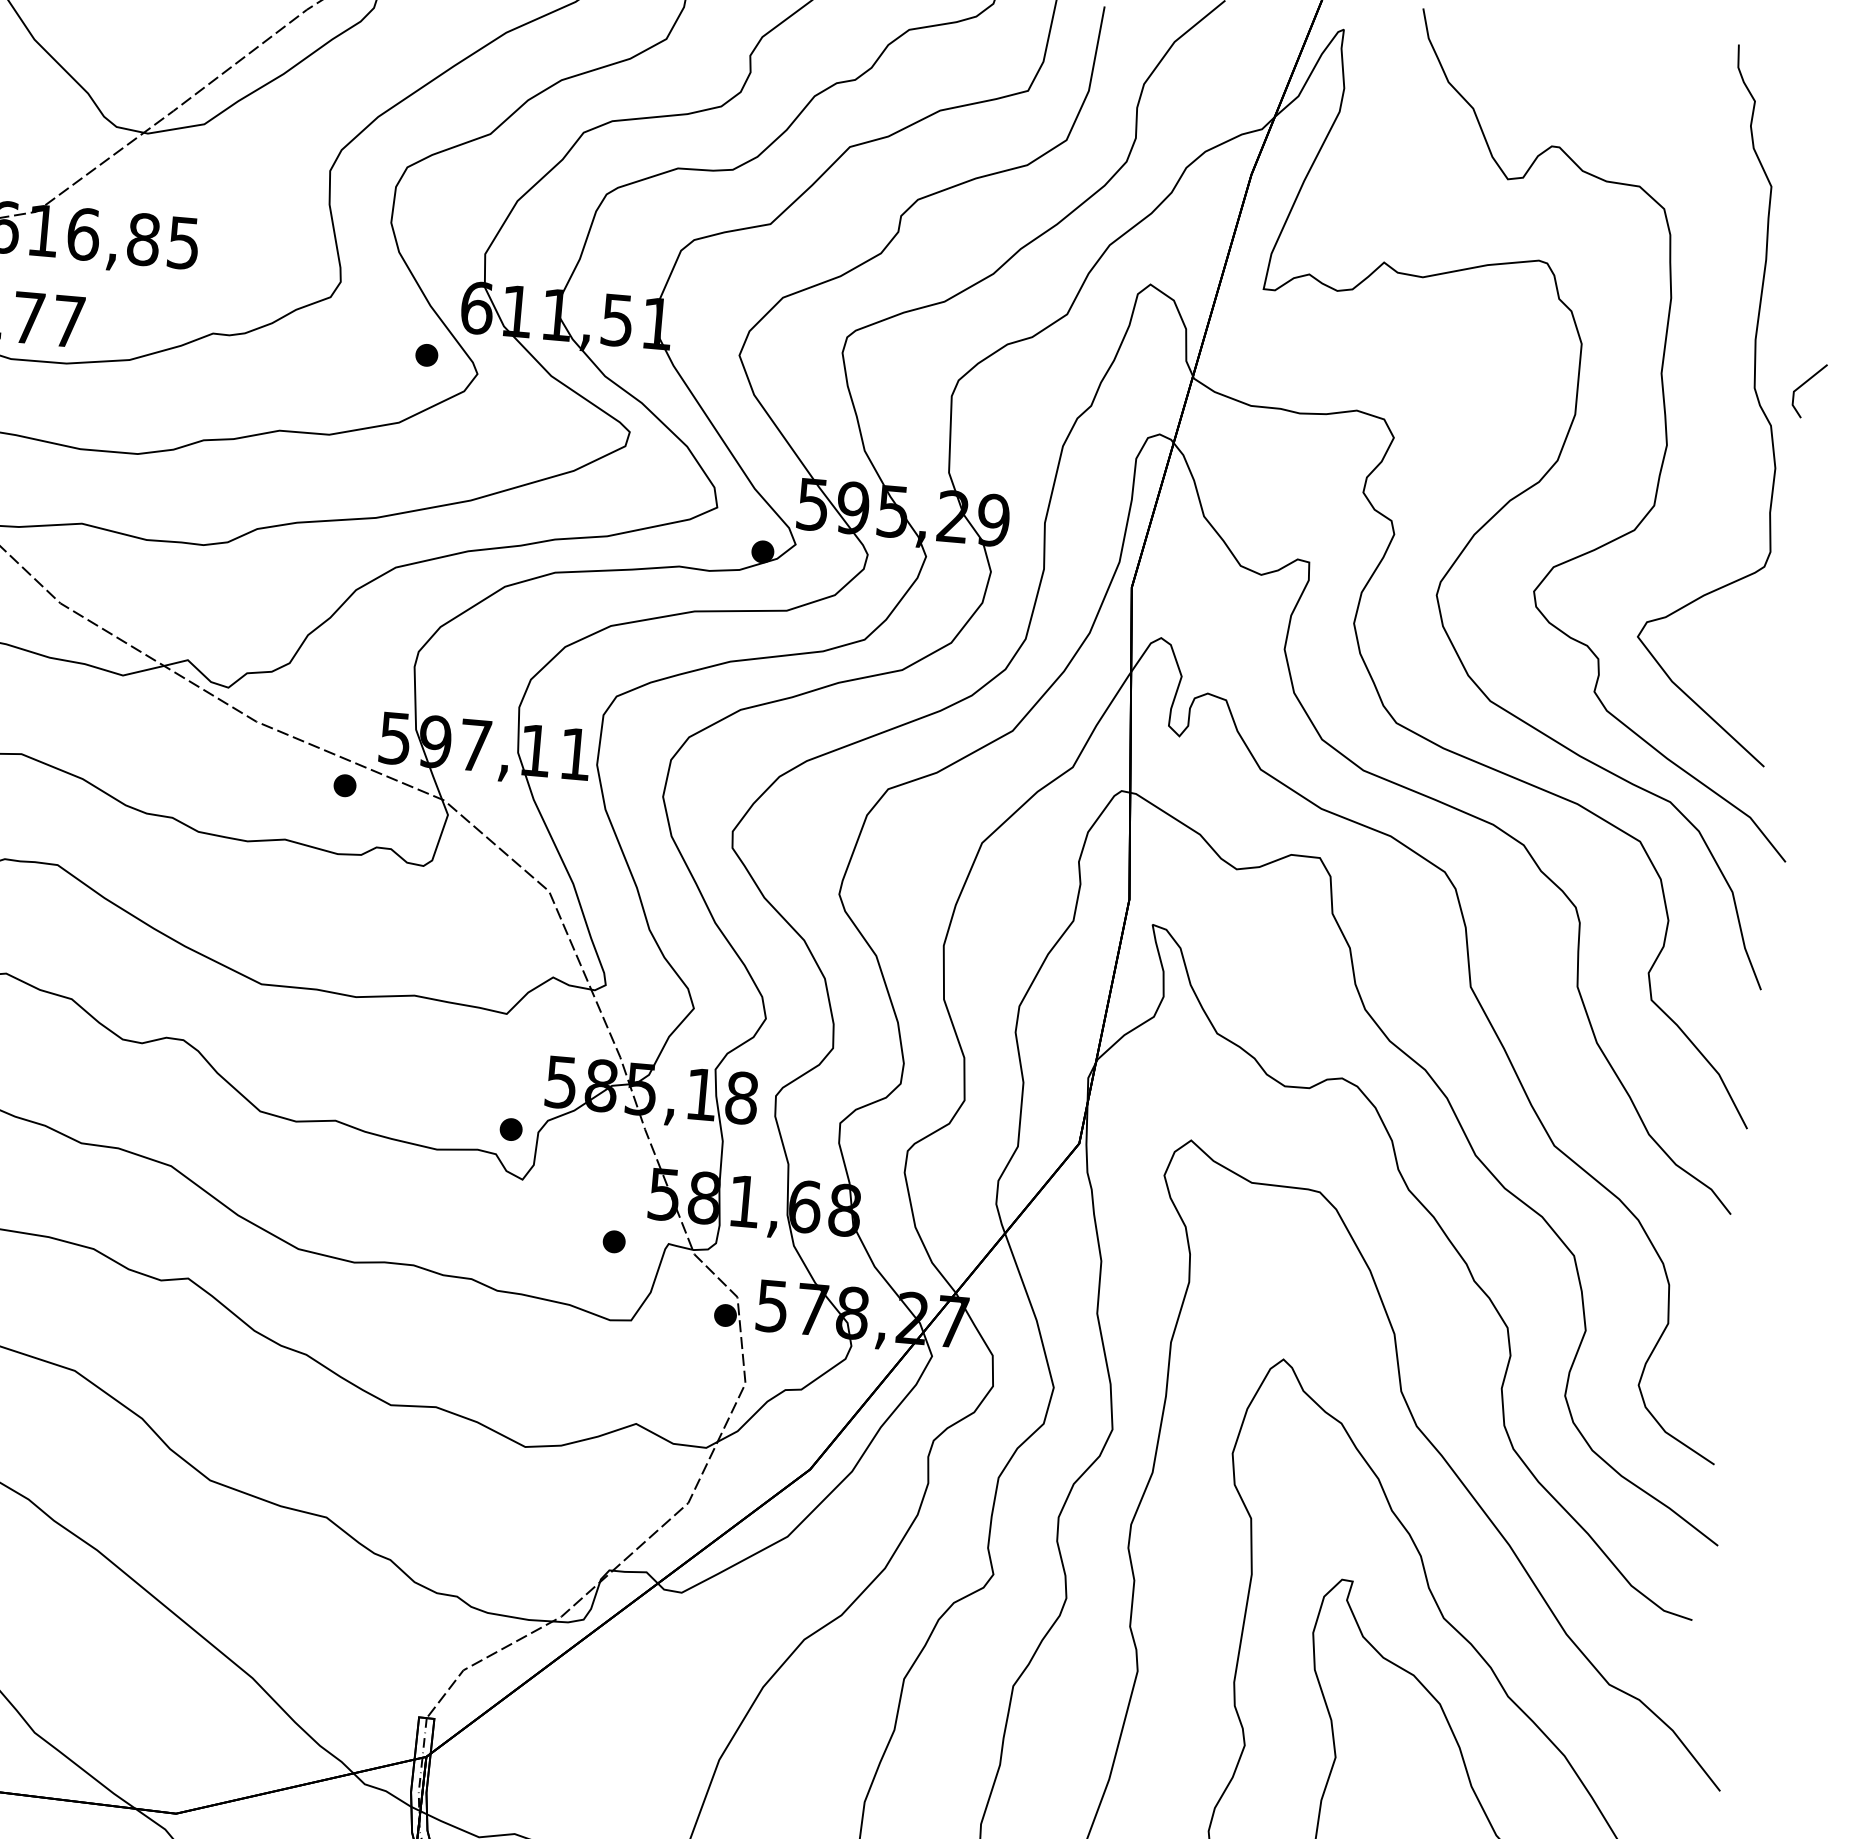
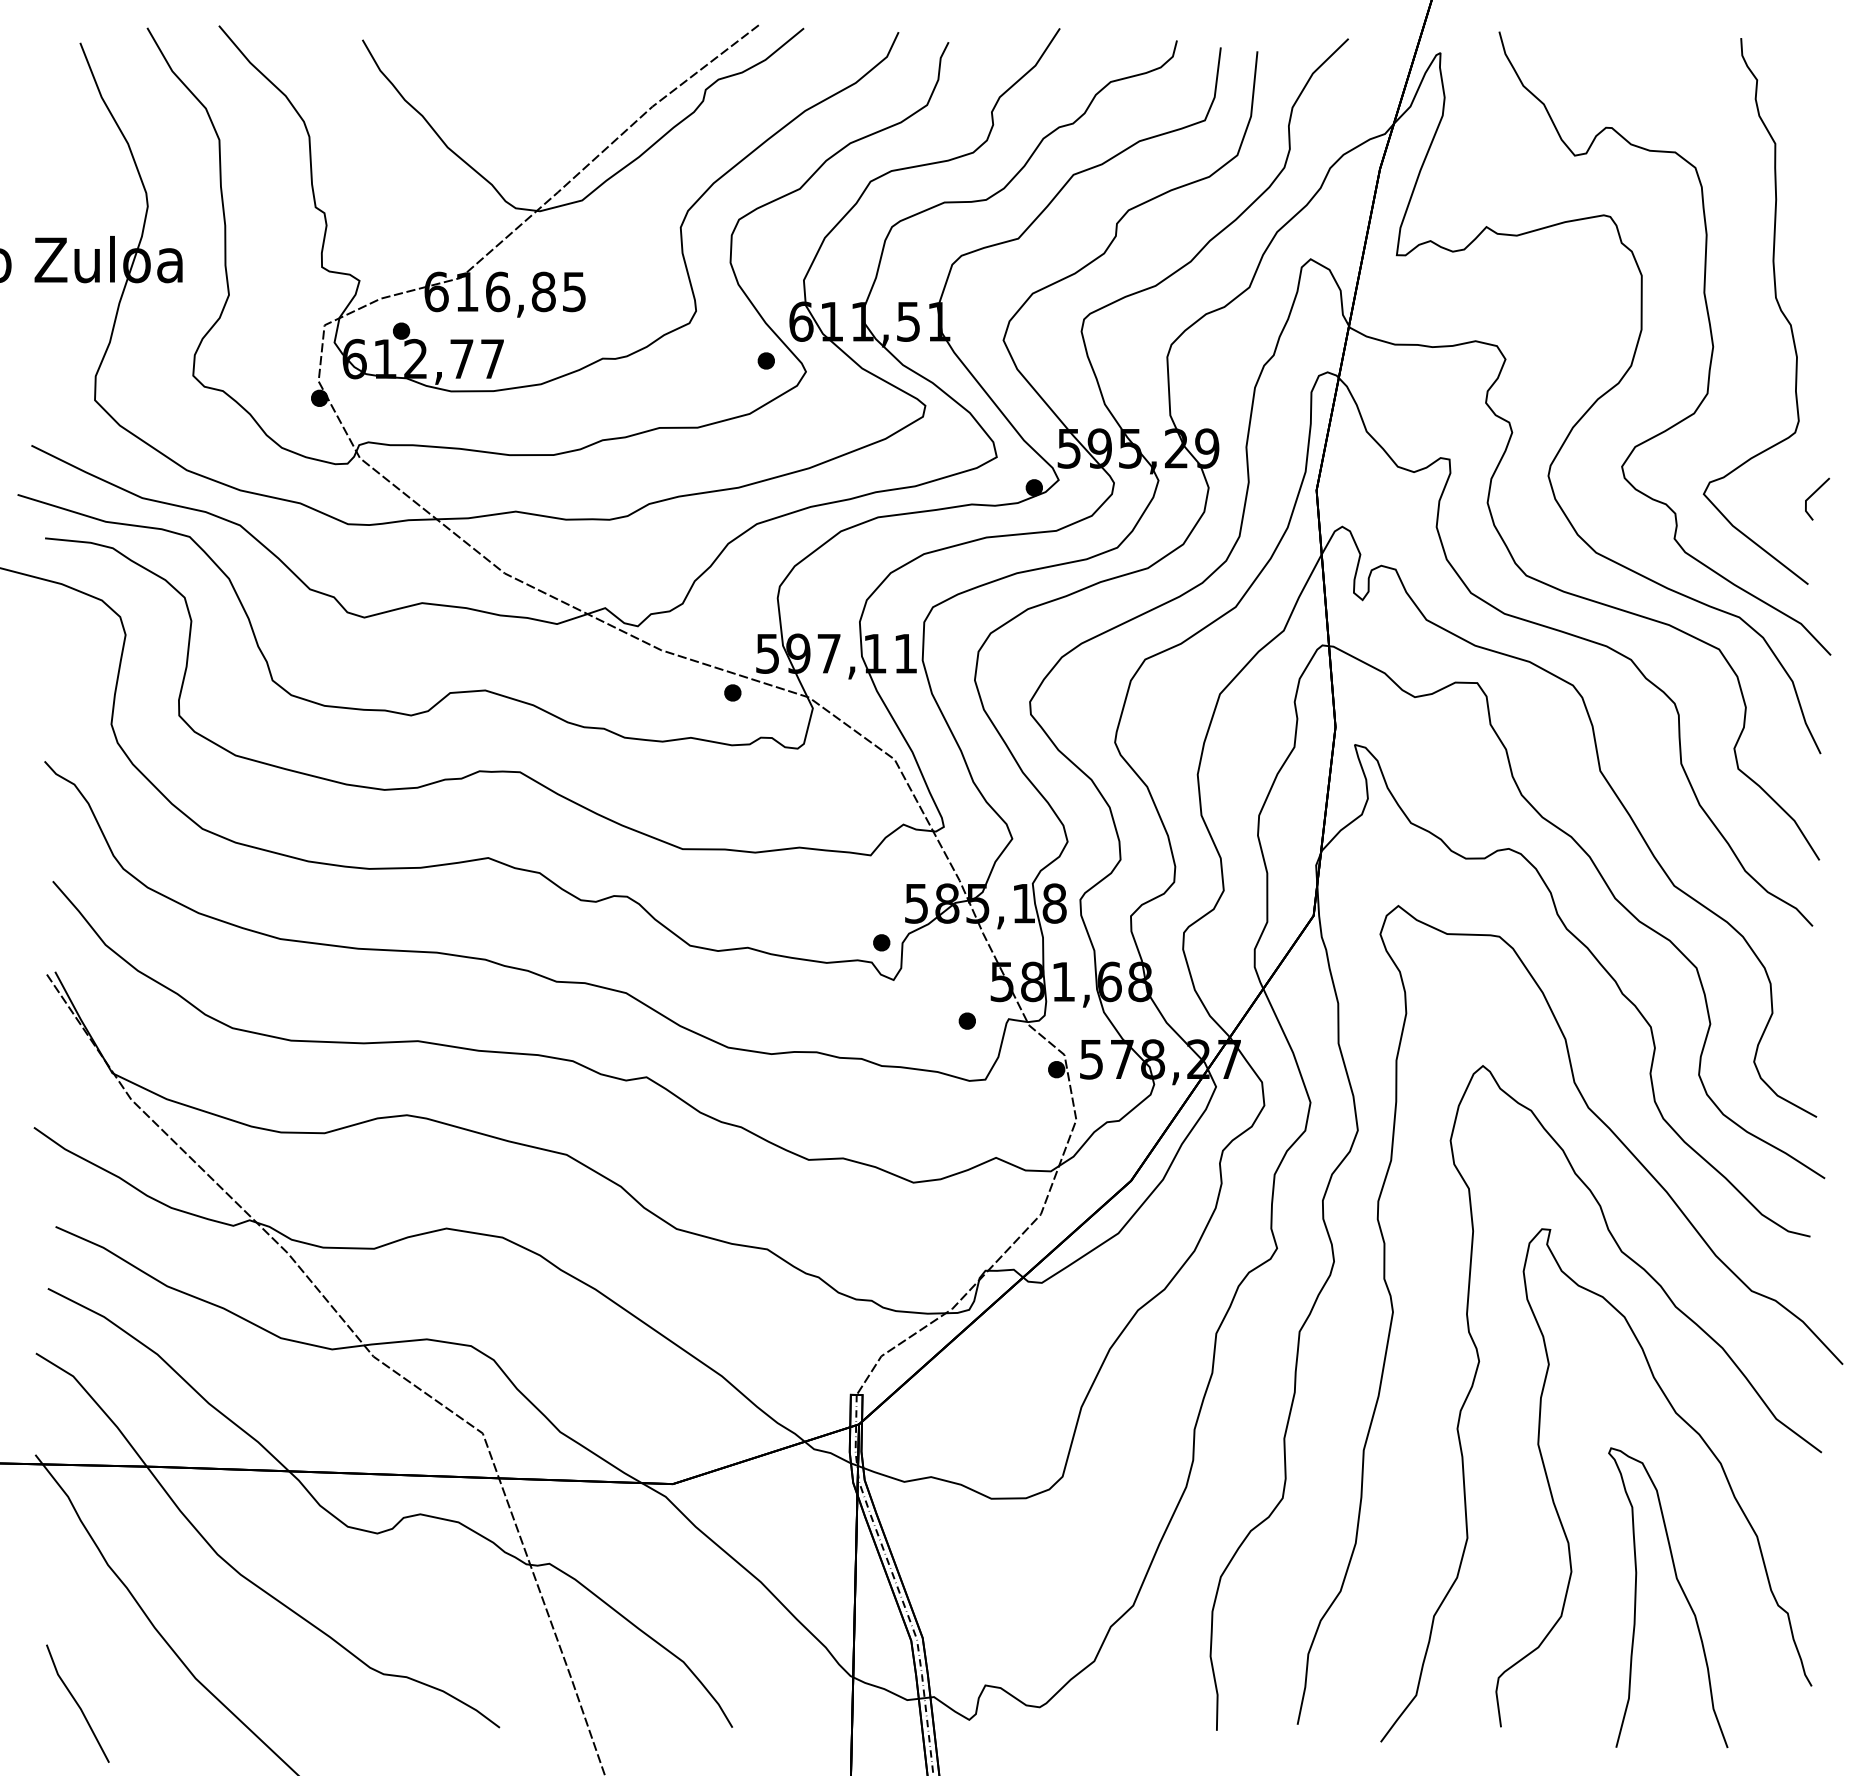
line: (1805, 384) -> (1814, 494), moved

